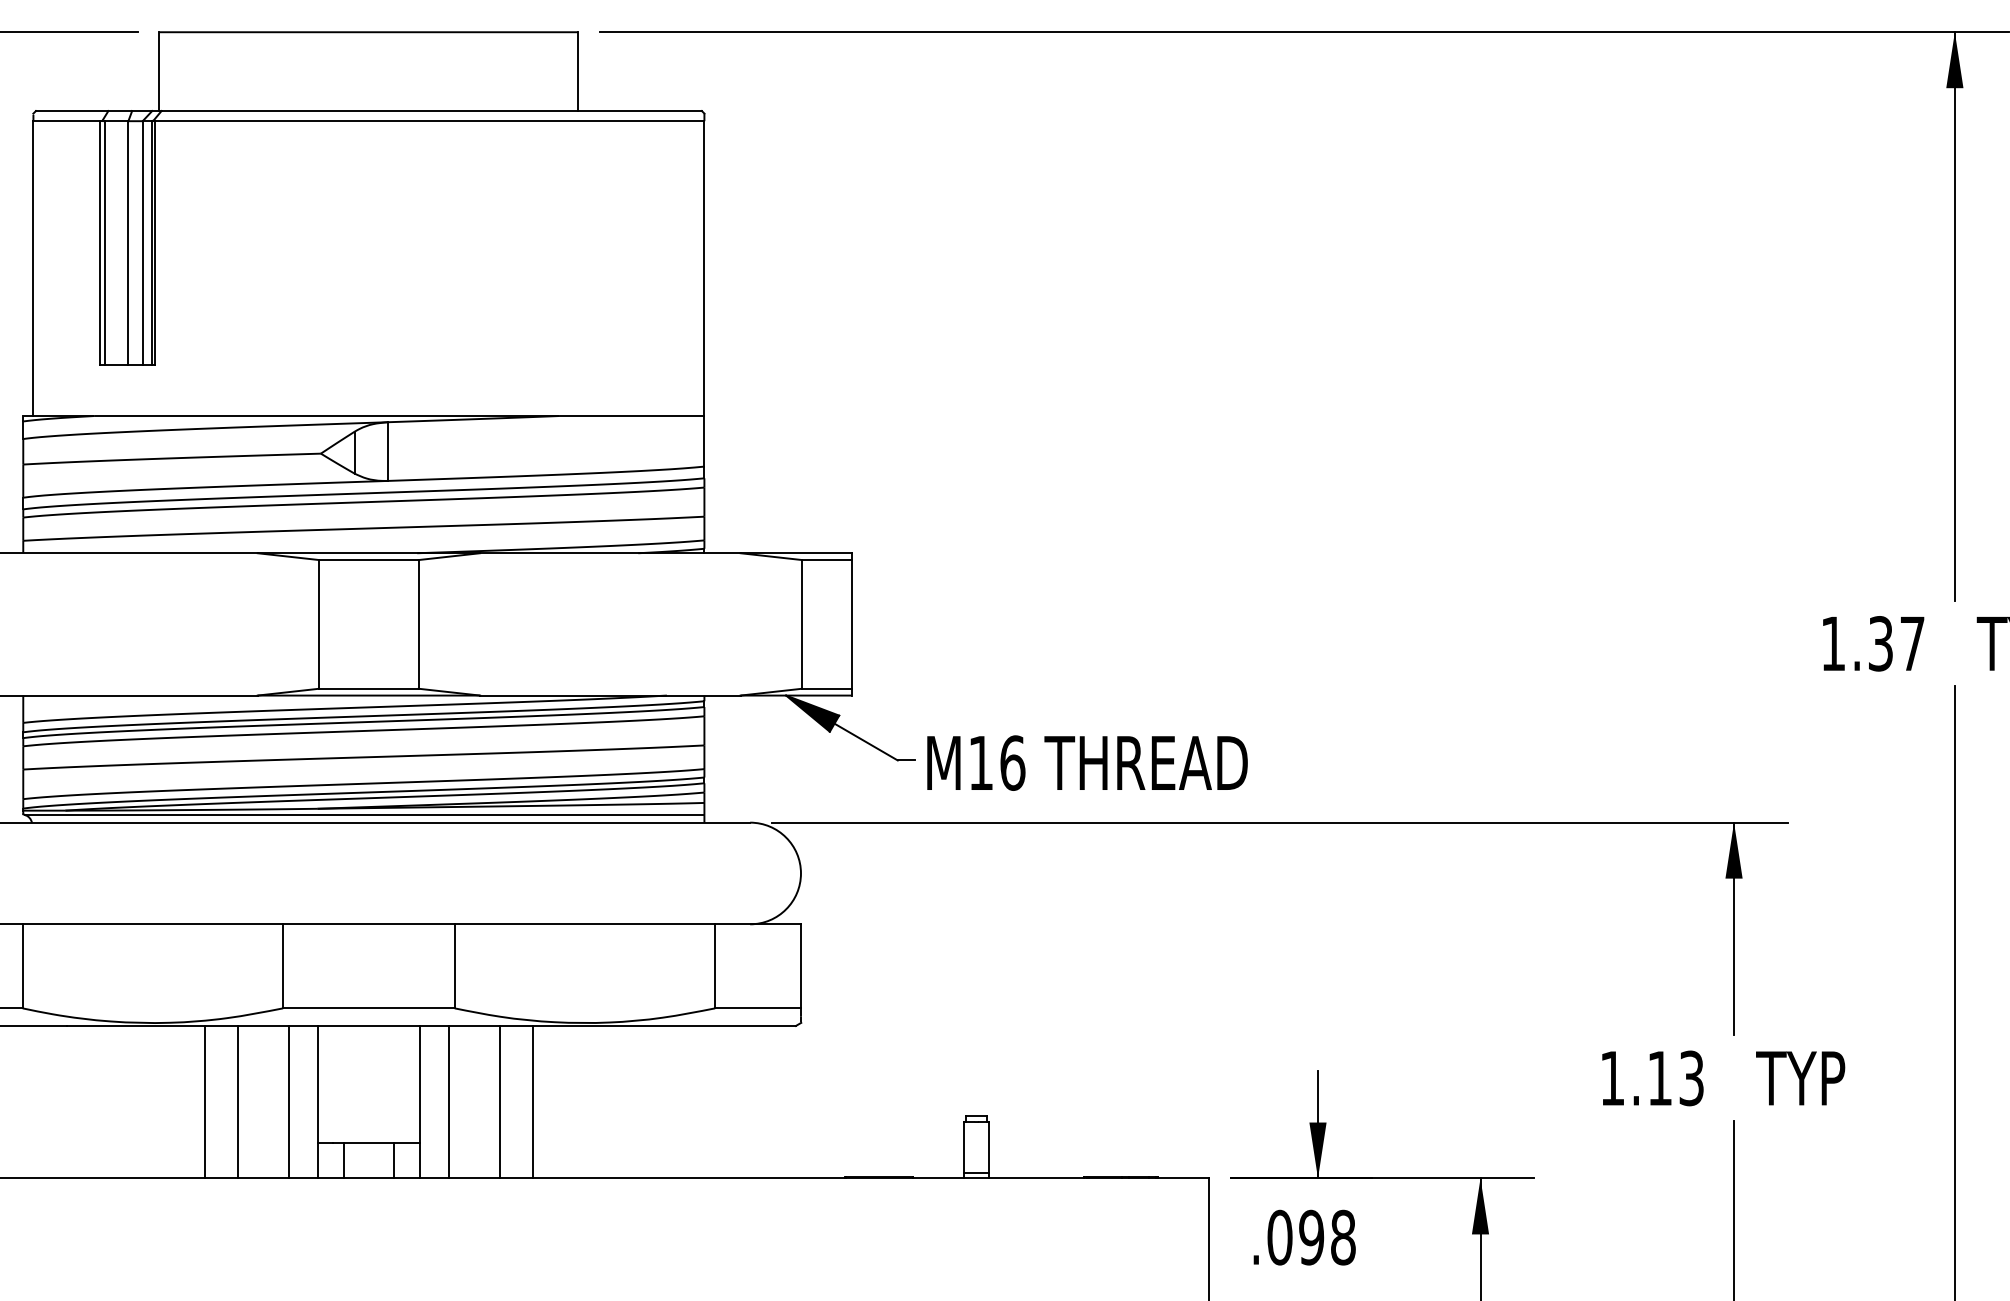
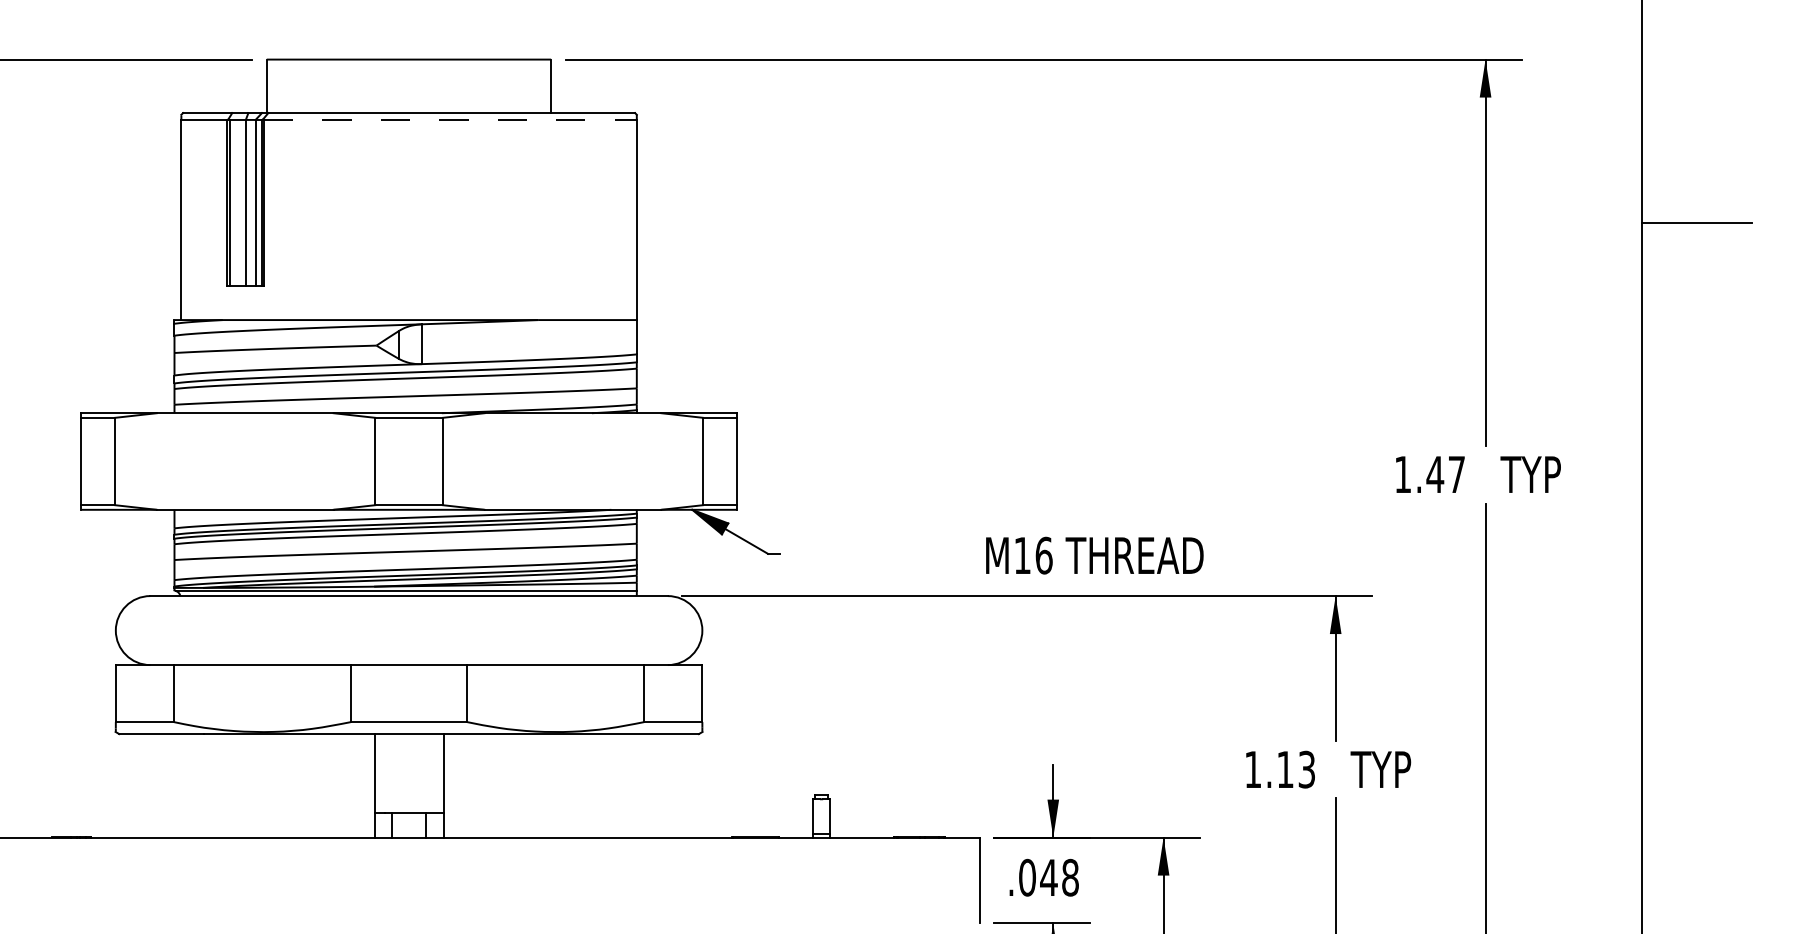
line: (429, 120) -> (450, 119), solid -> dashed
text: (1881, 643) -> (1435, 474), 1.37 -> 1.47
text: (1087, 762) -> (1094, 555), moved
line: (204, 1101) -> (297, 785), removed
line: (238, 1101) -> (320, 785), removed
line: (288, 1101) -> (354, 785), removed
line: (449, 1101) -> (463, 785), removed
line: (499, 1101) -> (497, 785), removed
line: (533, 1101) -> (520, 785), removed
text: (1310, 1237) -> (1048, 877), .098 -> .048

